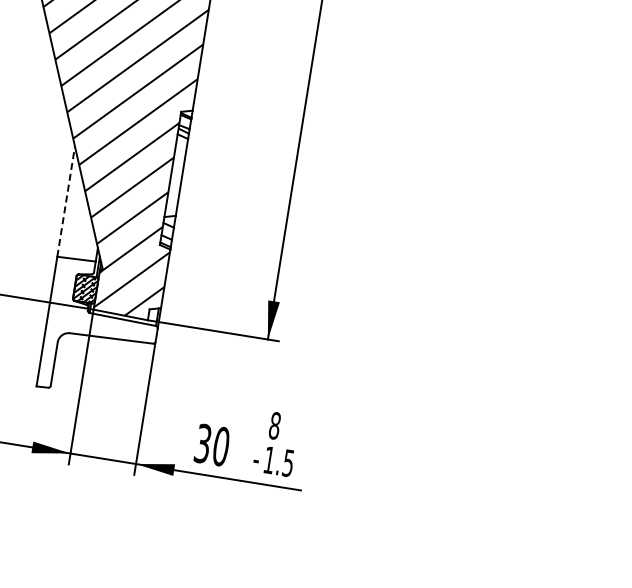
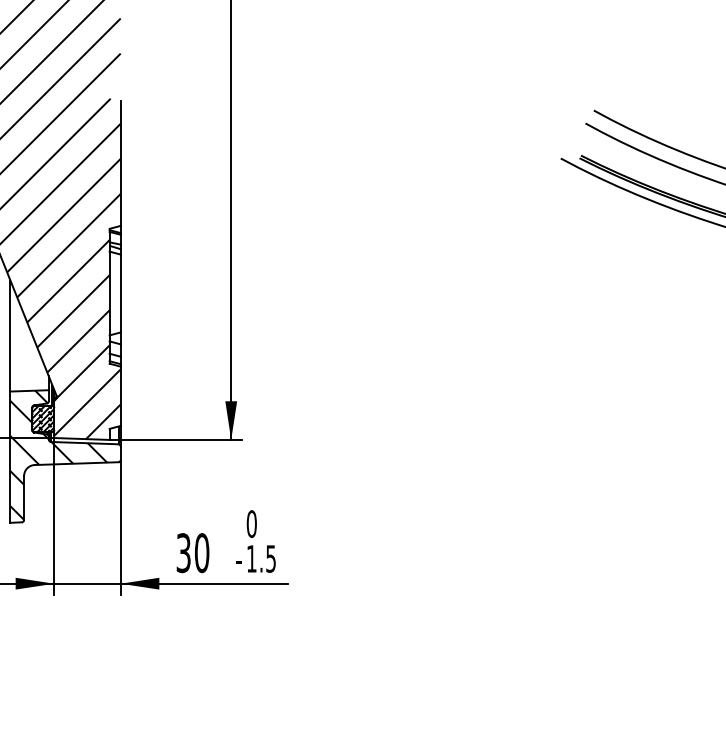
line: (66, 201) -> (10, 335), dashed -> solid
hatch: (95, 326) -> (58, 454), added
text: (274, 425) -> (251, 523), 8 -> 0

